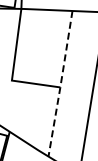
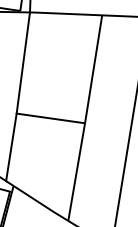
line: (60, 84) -> (85, 119), dashed -> solid
line: (7, 104) -> (10, 147), added

